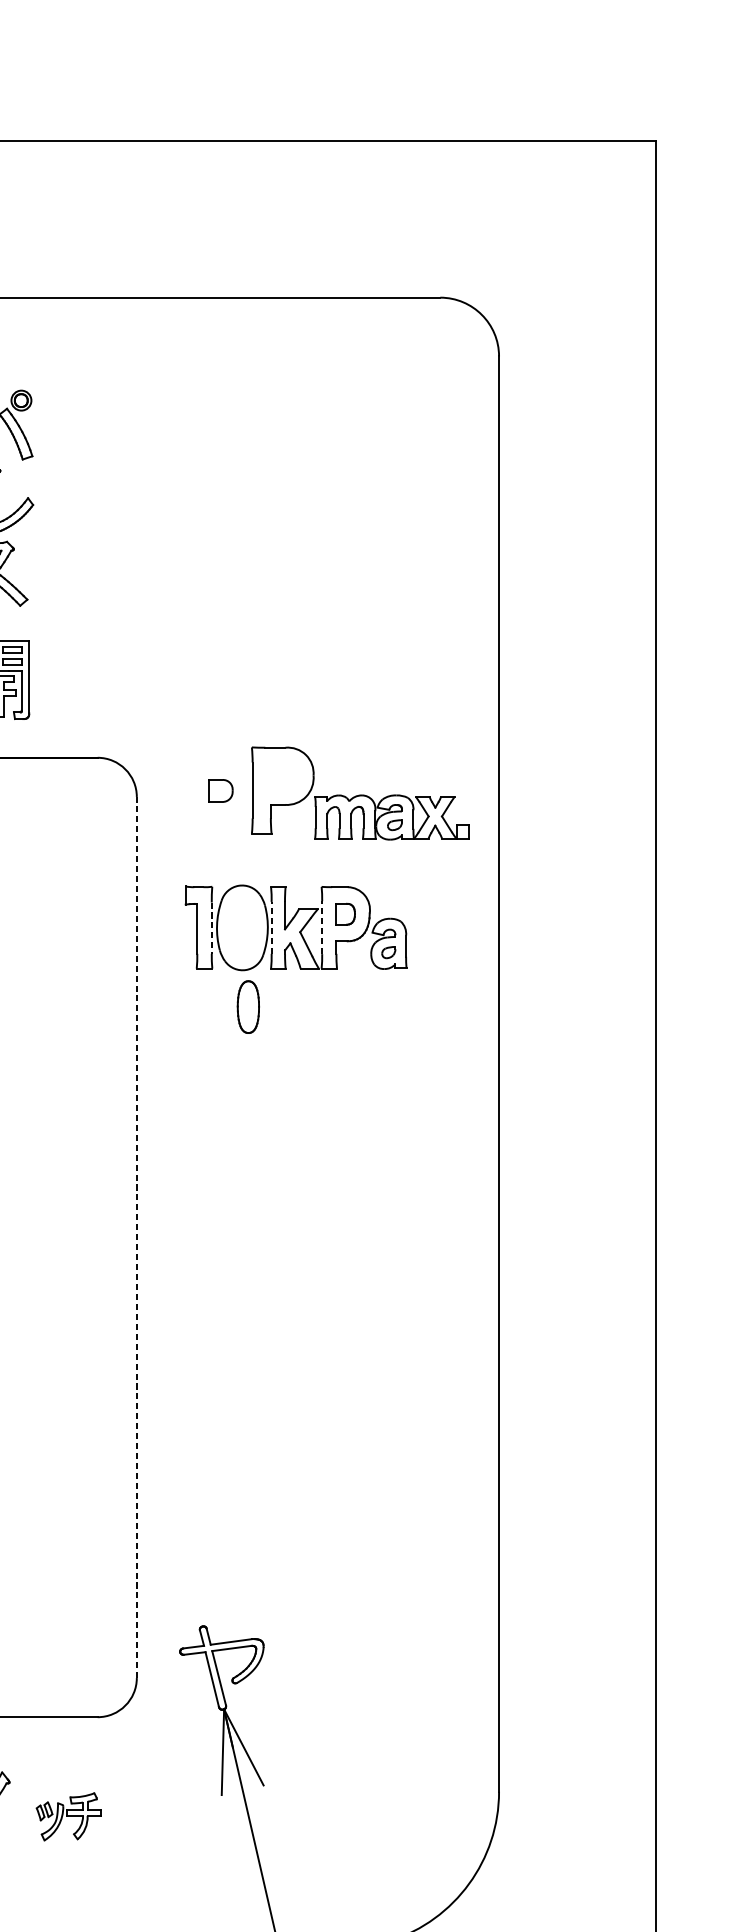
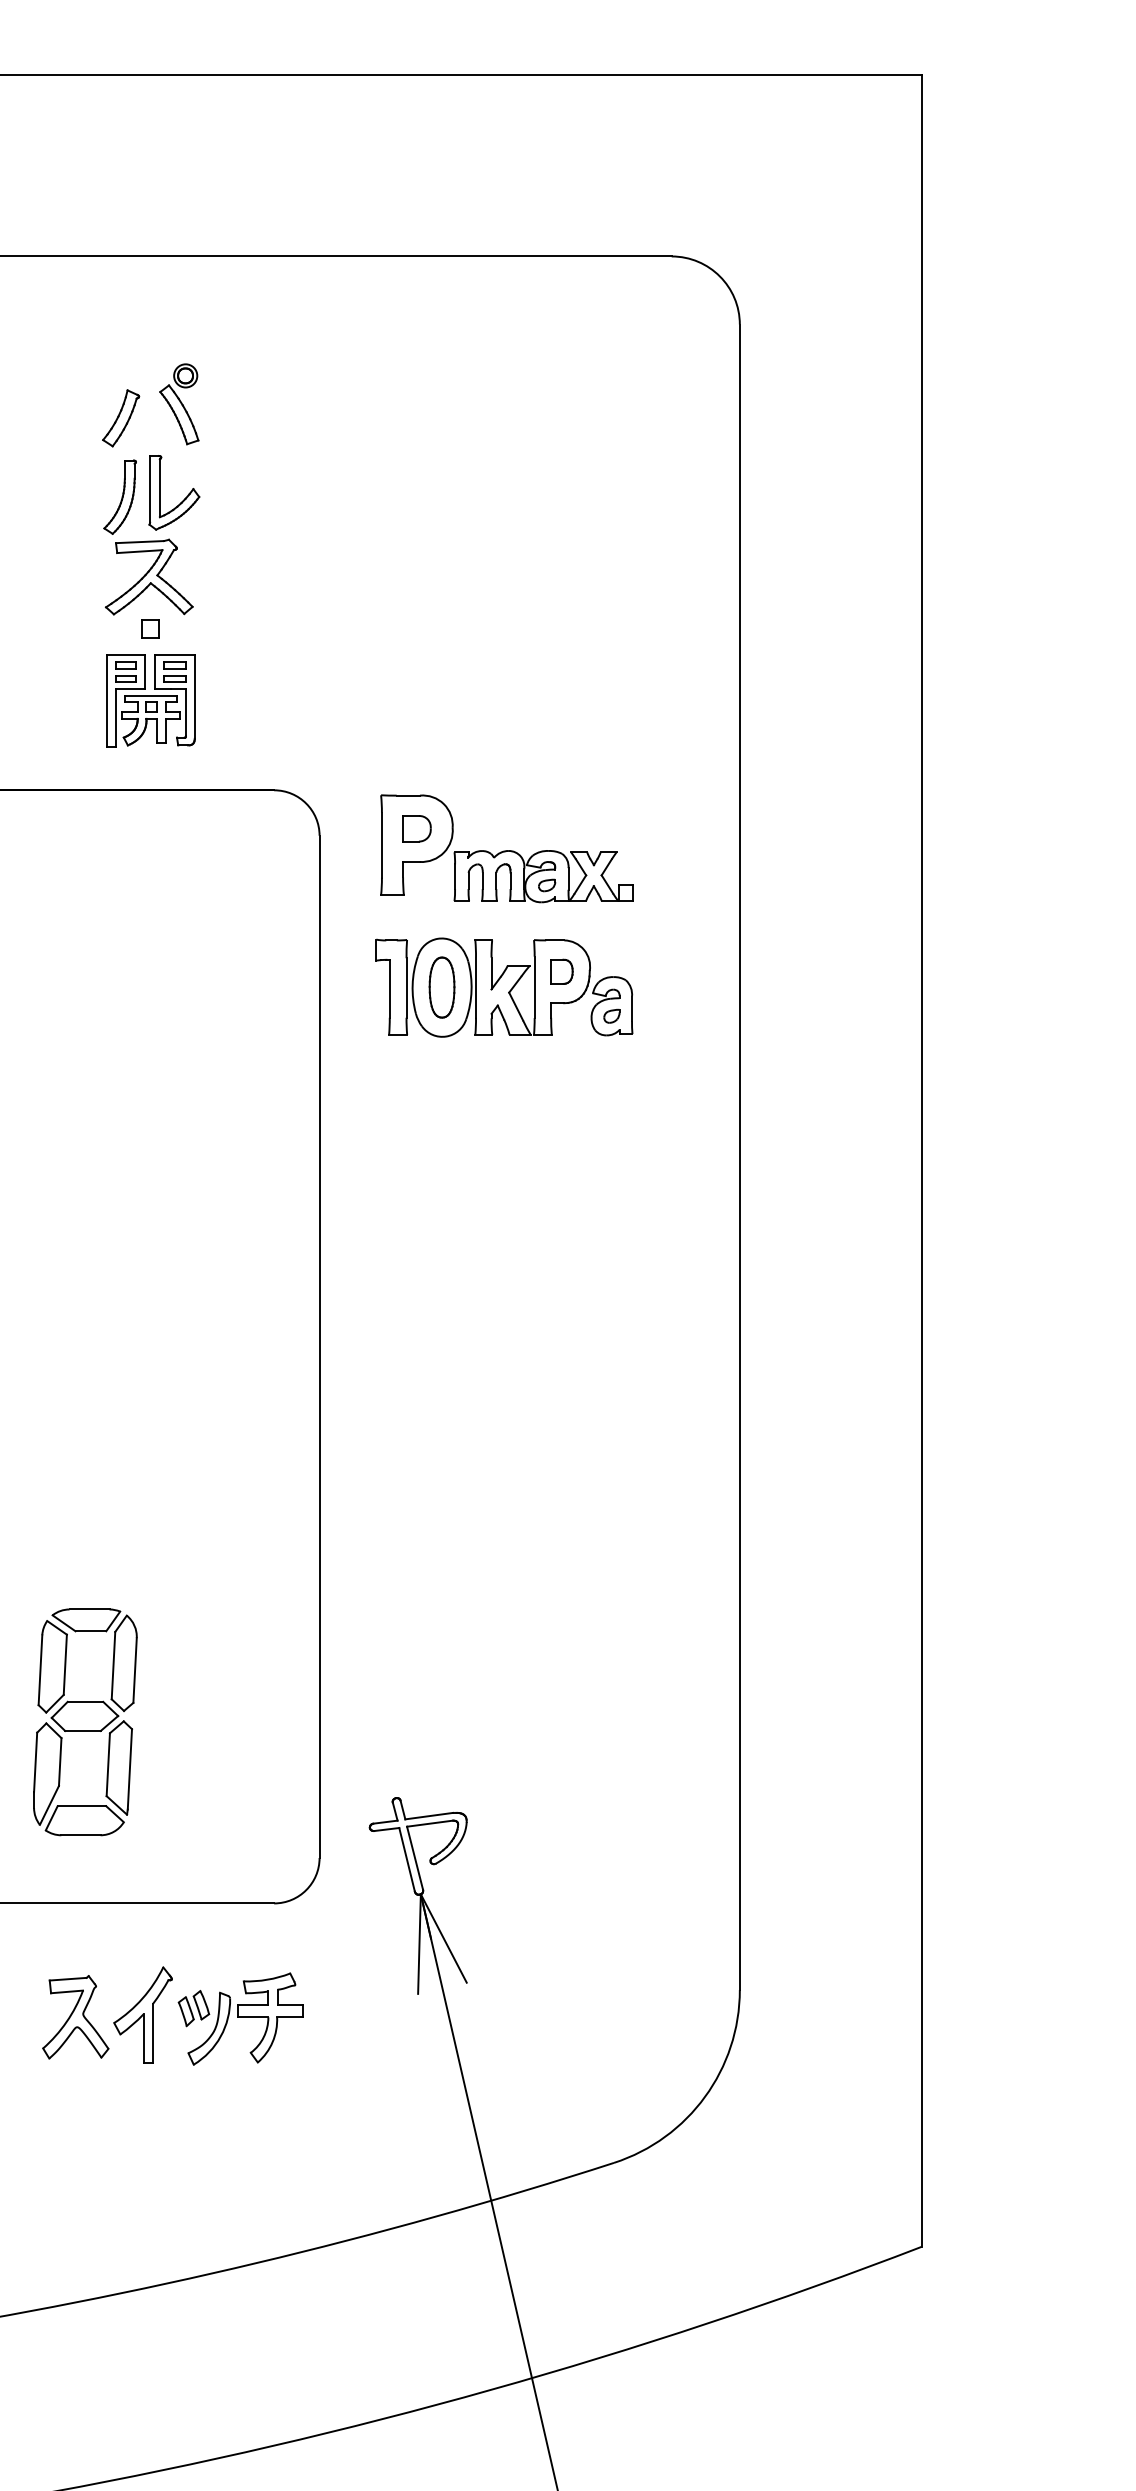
part: (359, 793) -> (506, 848), moved
line: (272, 927) -> (476, 987), dashed -> solid
line: (322, 927) -> (534, 987), dashed -> solid
line: (211, 928) -> (406, 988), dashed -> solid
part: (247, 1007) -> (441, 987), moved
line: (136, 1237) -> (319, 1346), dashed -> solid
part: (68, 1816) -> (240, 2018), size x1.67

